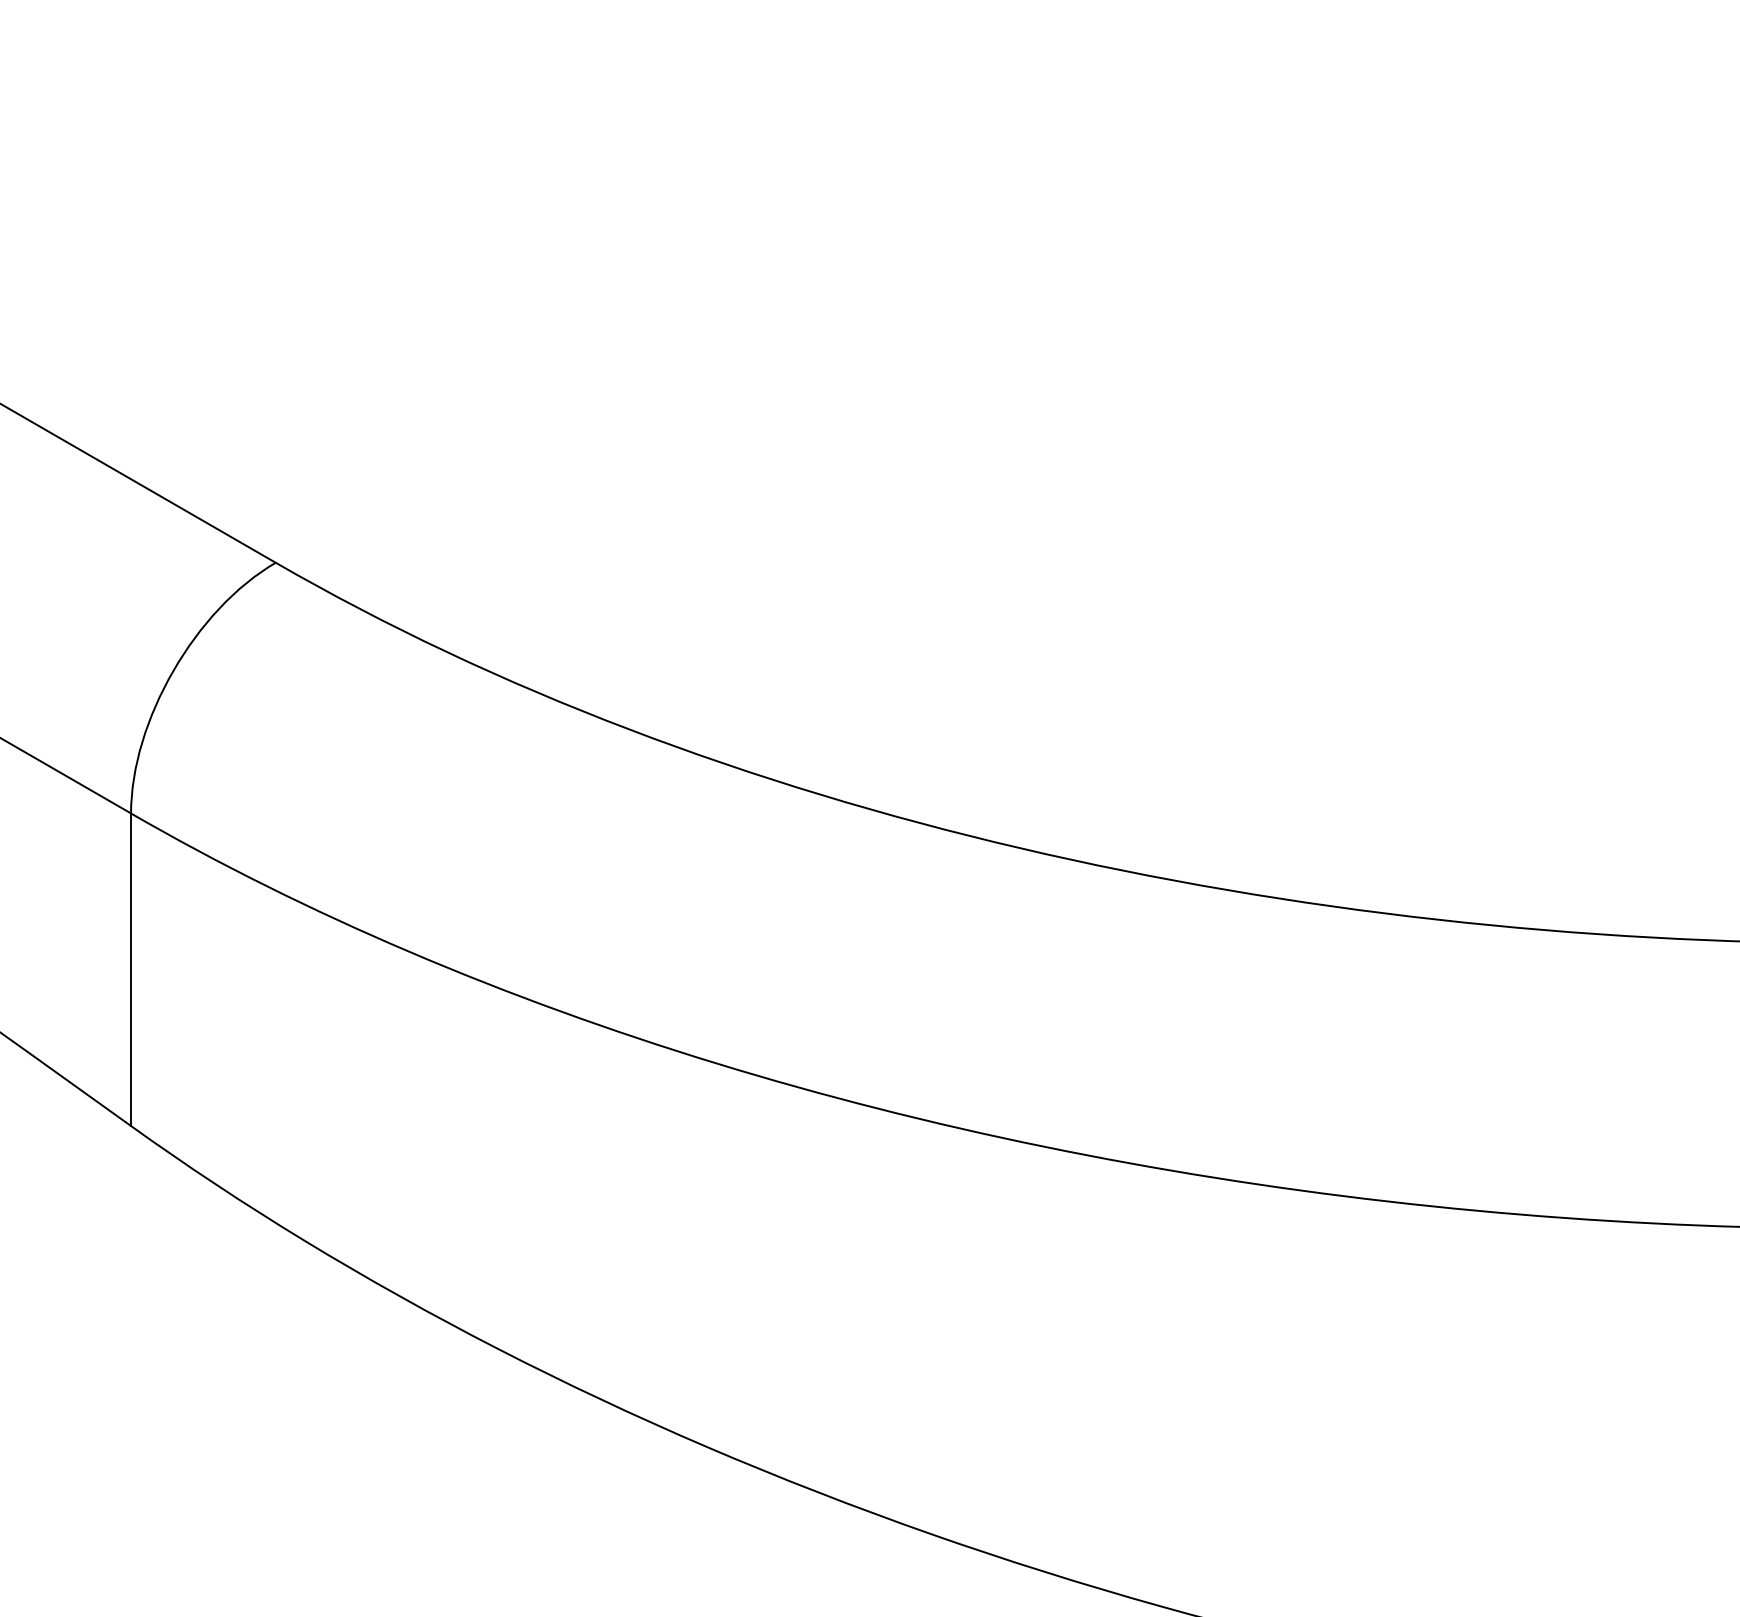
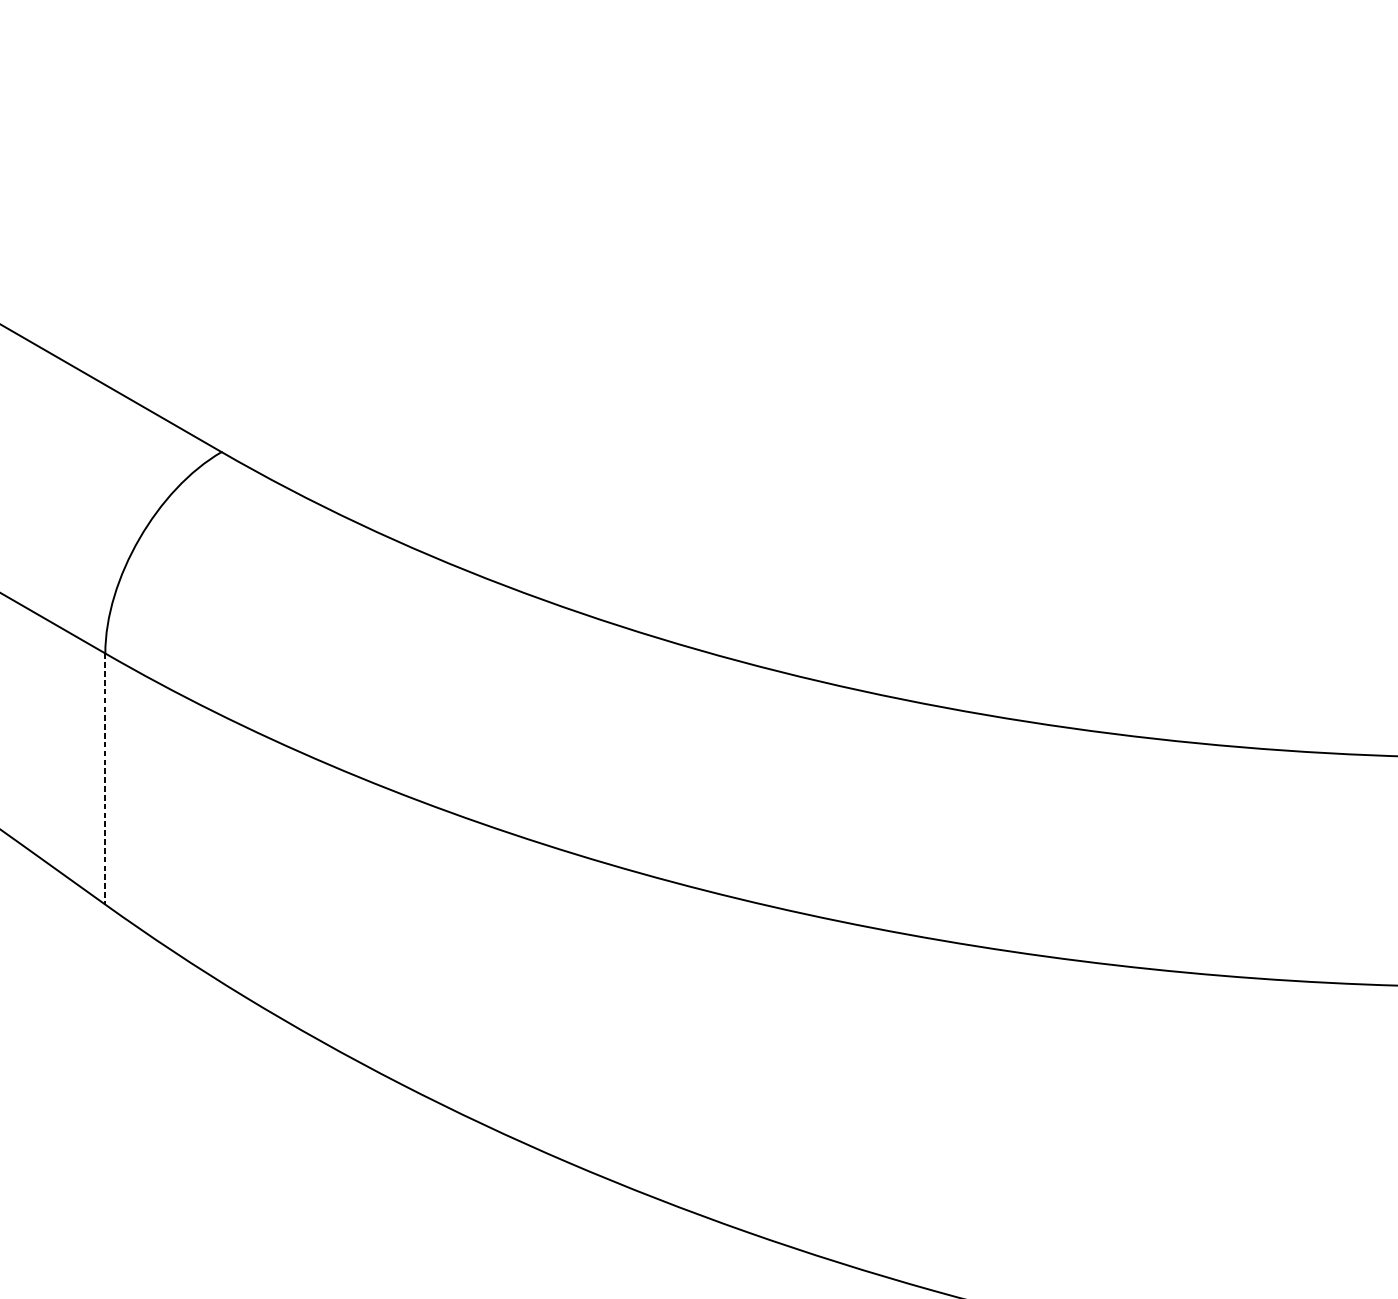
line: (131, 970) -> (105, 779), solid -> dashed

